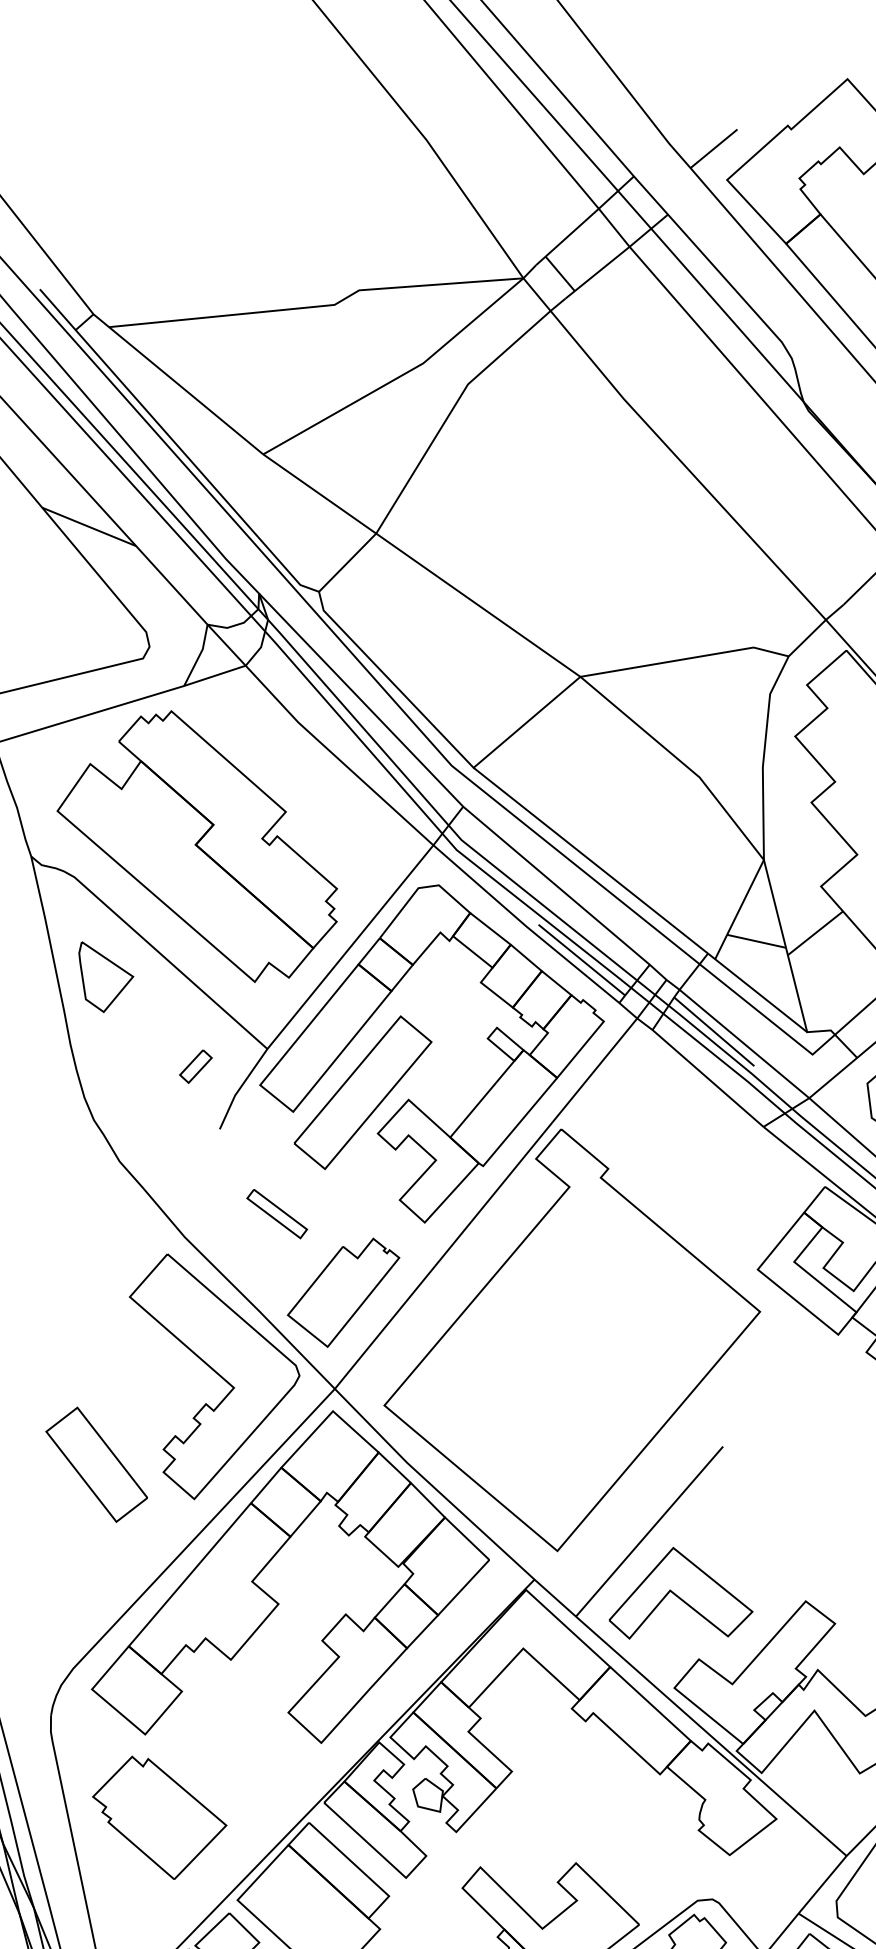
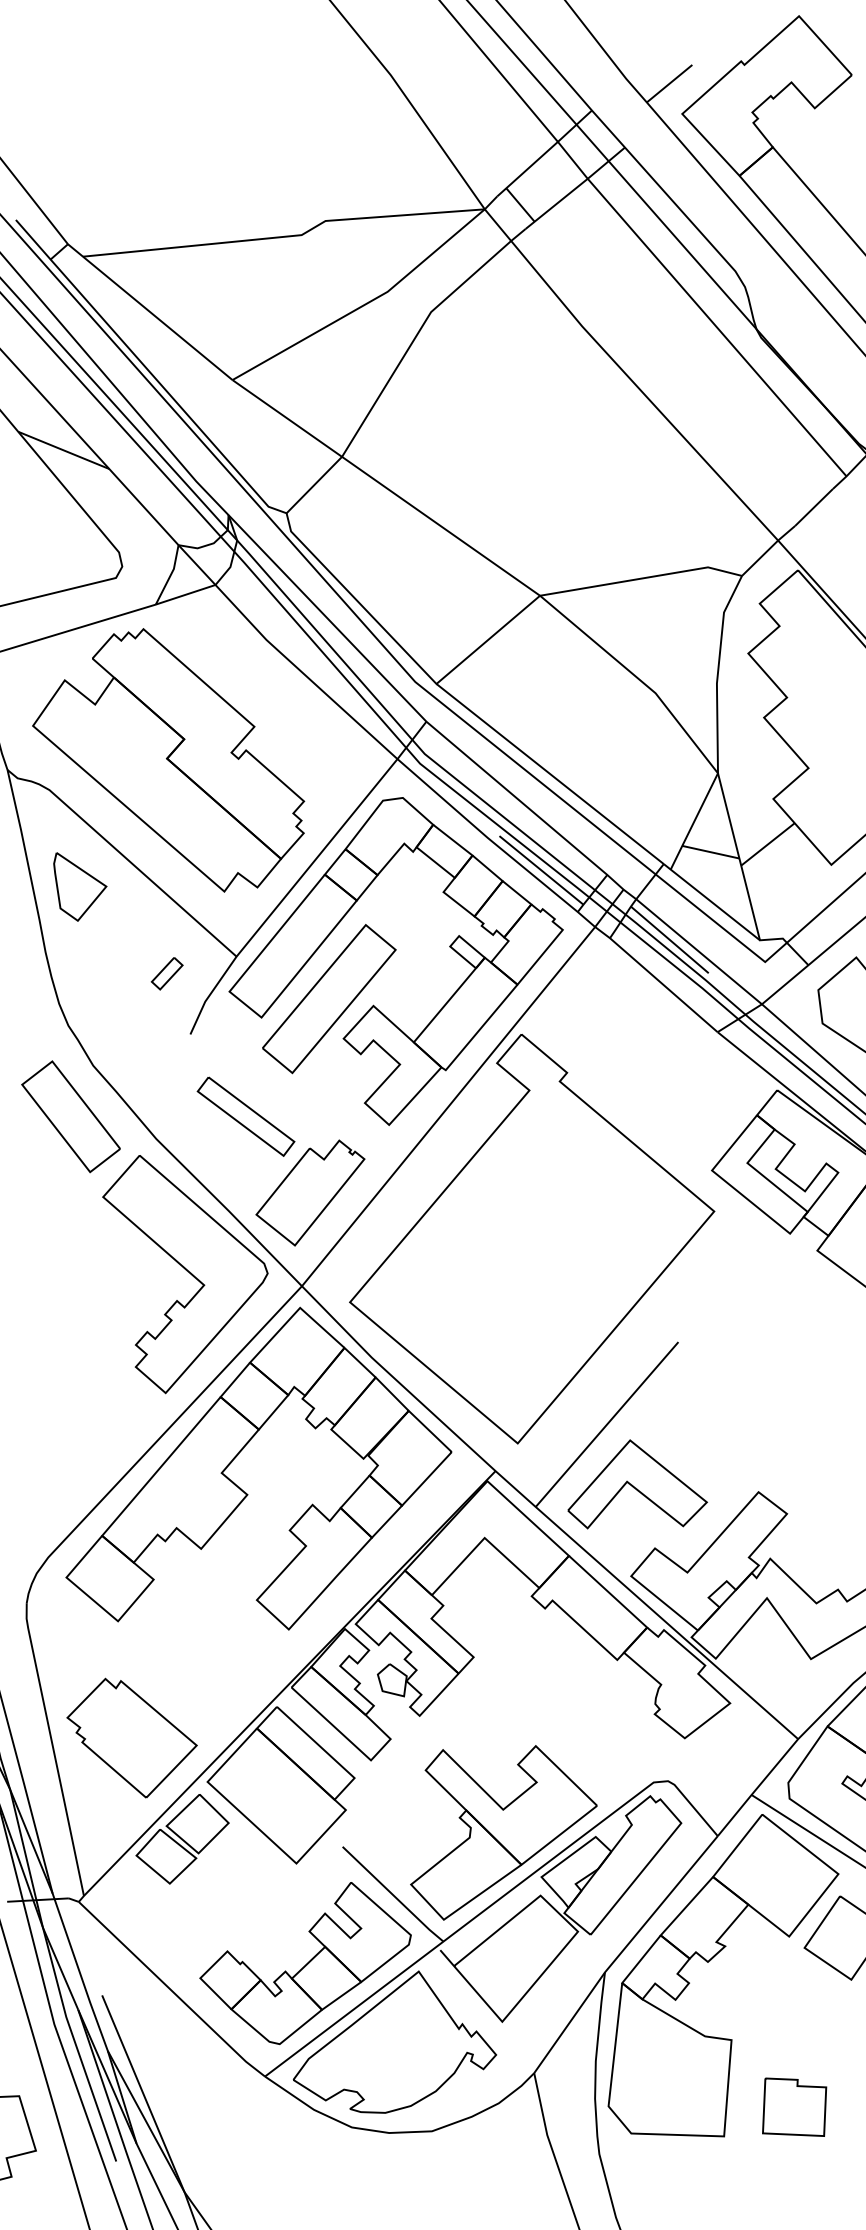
part: (276, 1213) -> (245, 1116), size x1.67
part: (96, 1464) -> (70, 1116), moved
part: (159, 1817) -> (131, 1737), moved

